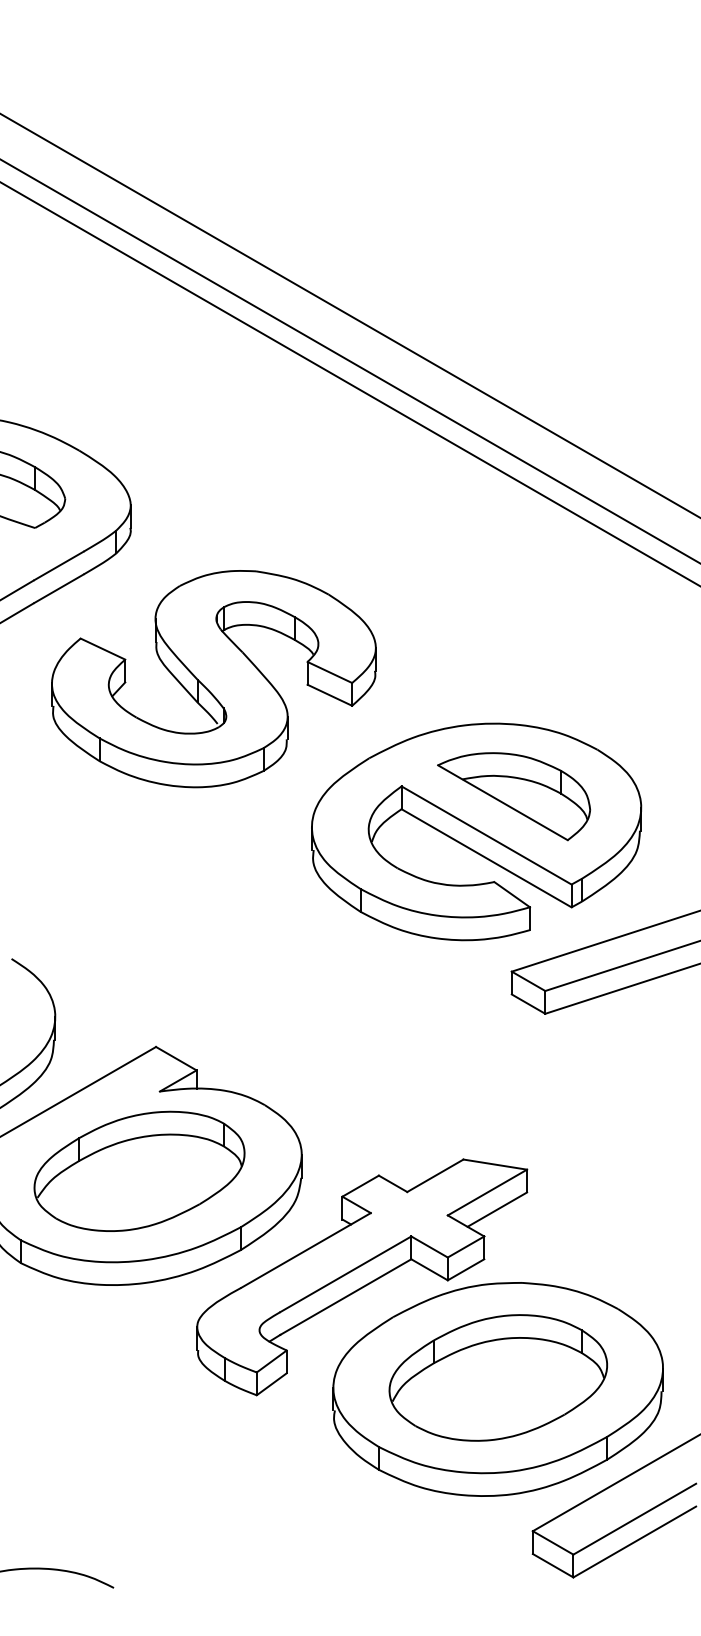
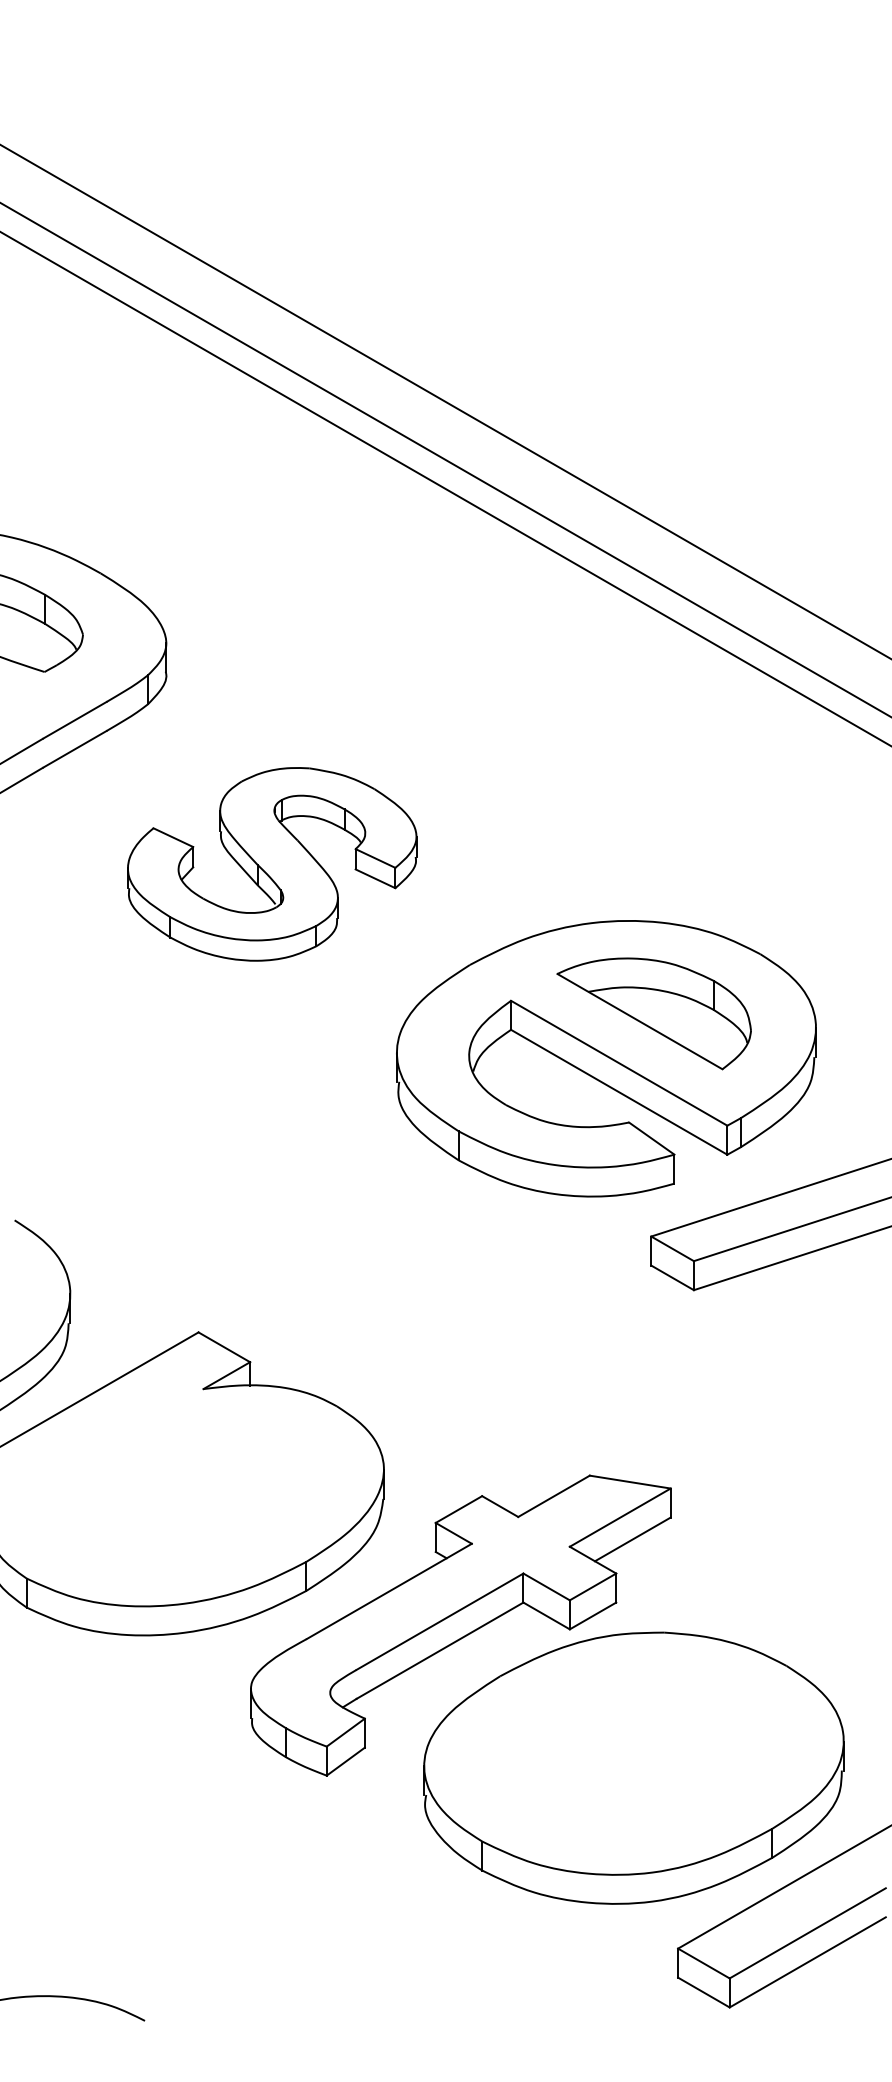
part: (213, 679) -> (271, 864), size x0.7
part: (139, 1170) -> (177, 1489), removed
part: (497, 1377) -> (633, 1753), removed

